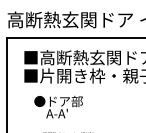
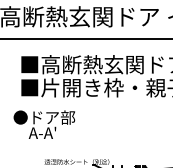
text: (58, 107) -> (44, 125), moved

